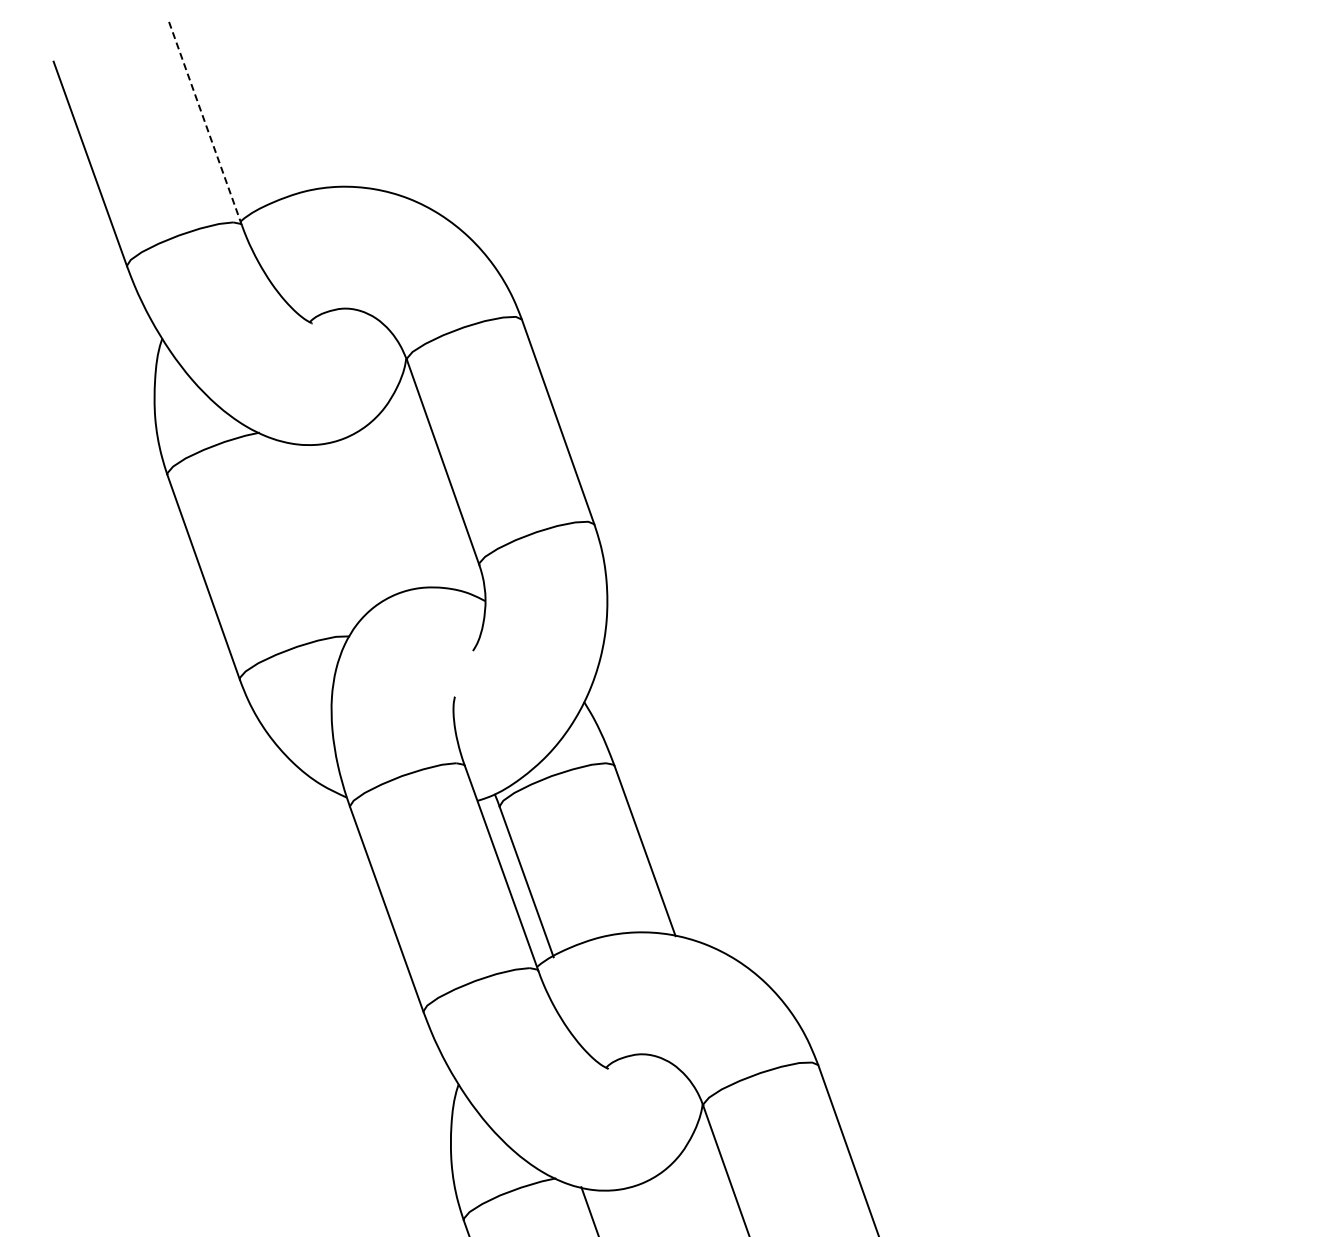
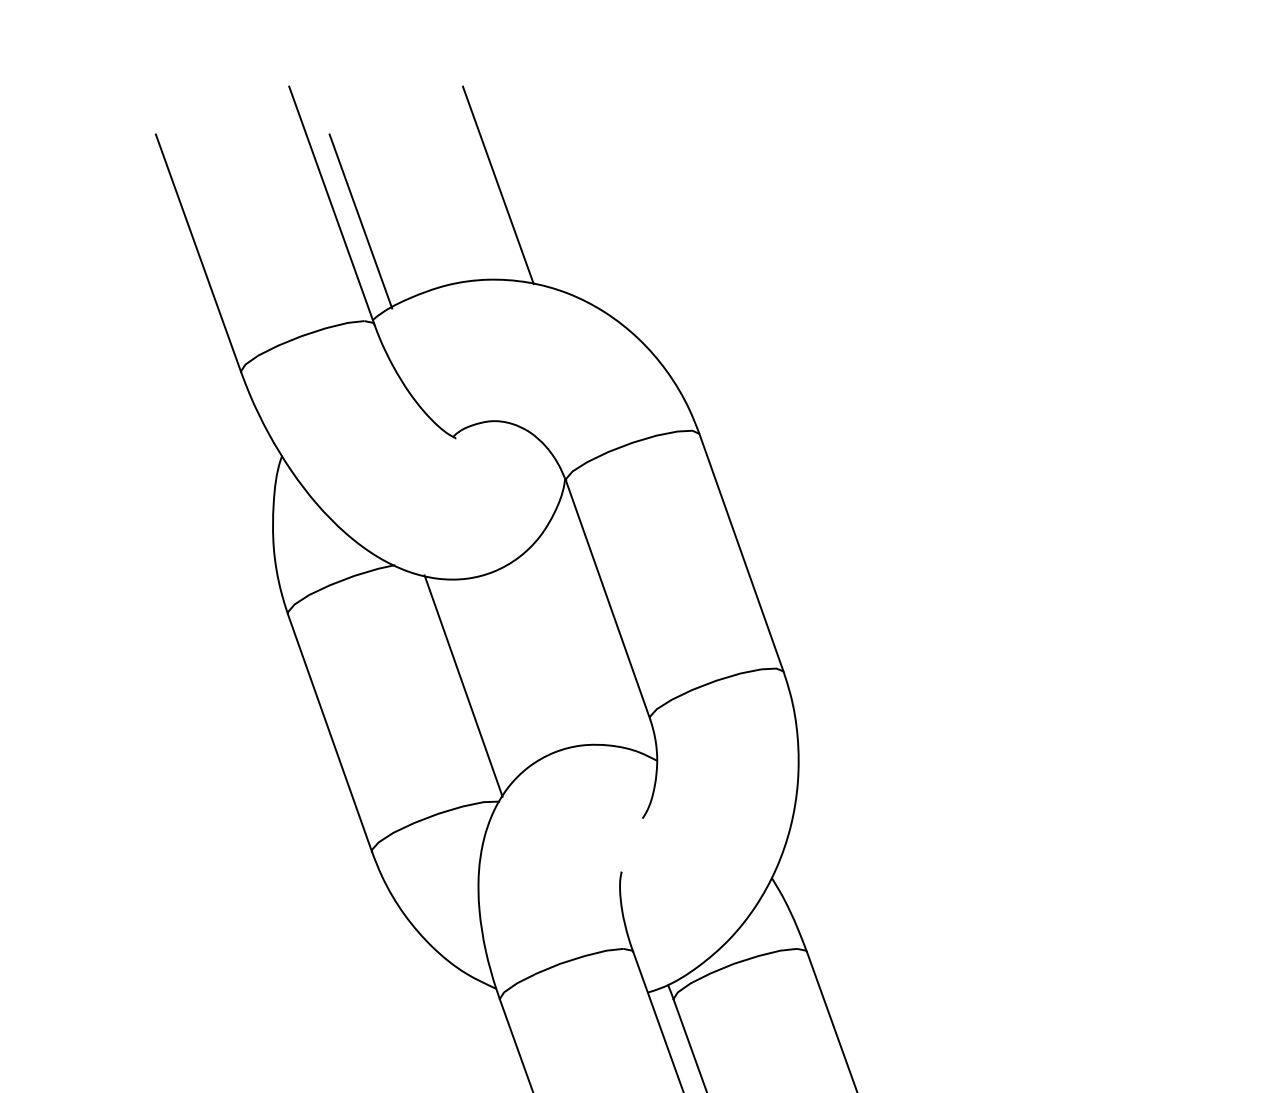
line: (348, 105) -> (498, 185), added
line: (205, 122) -> (332, 205), dashed -> solid
line: (230, 136) -> (361, 221), added
line: (318, 536) -> (463, 685), added

